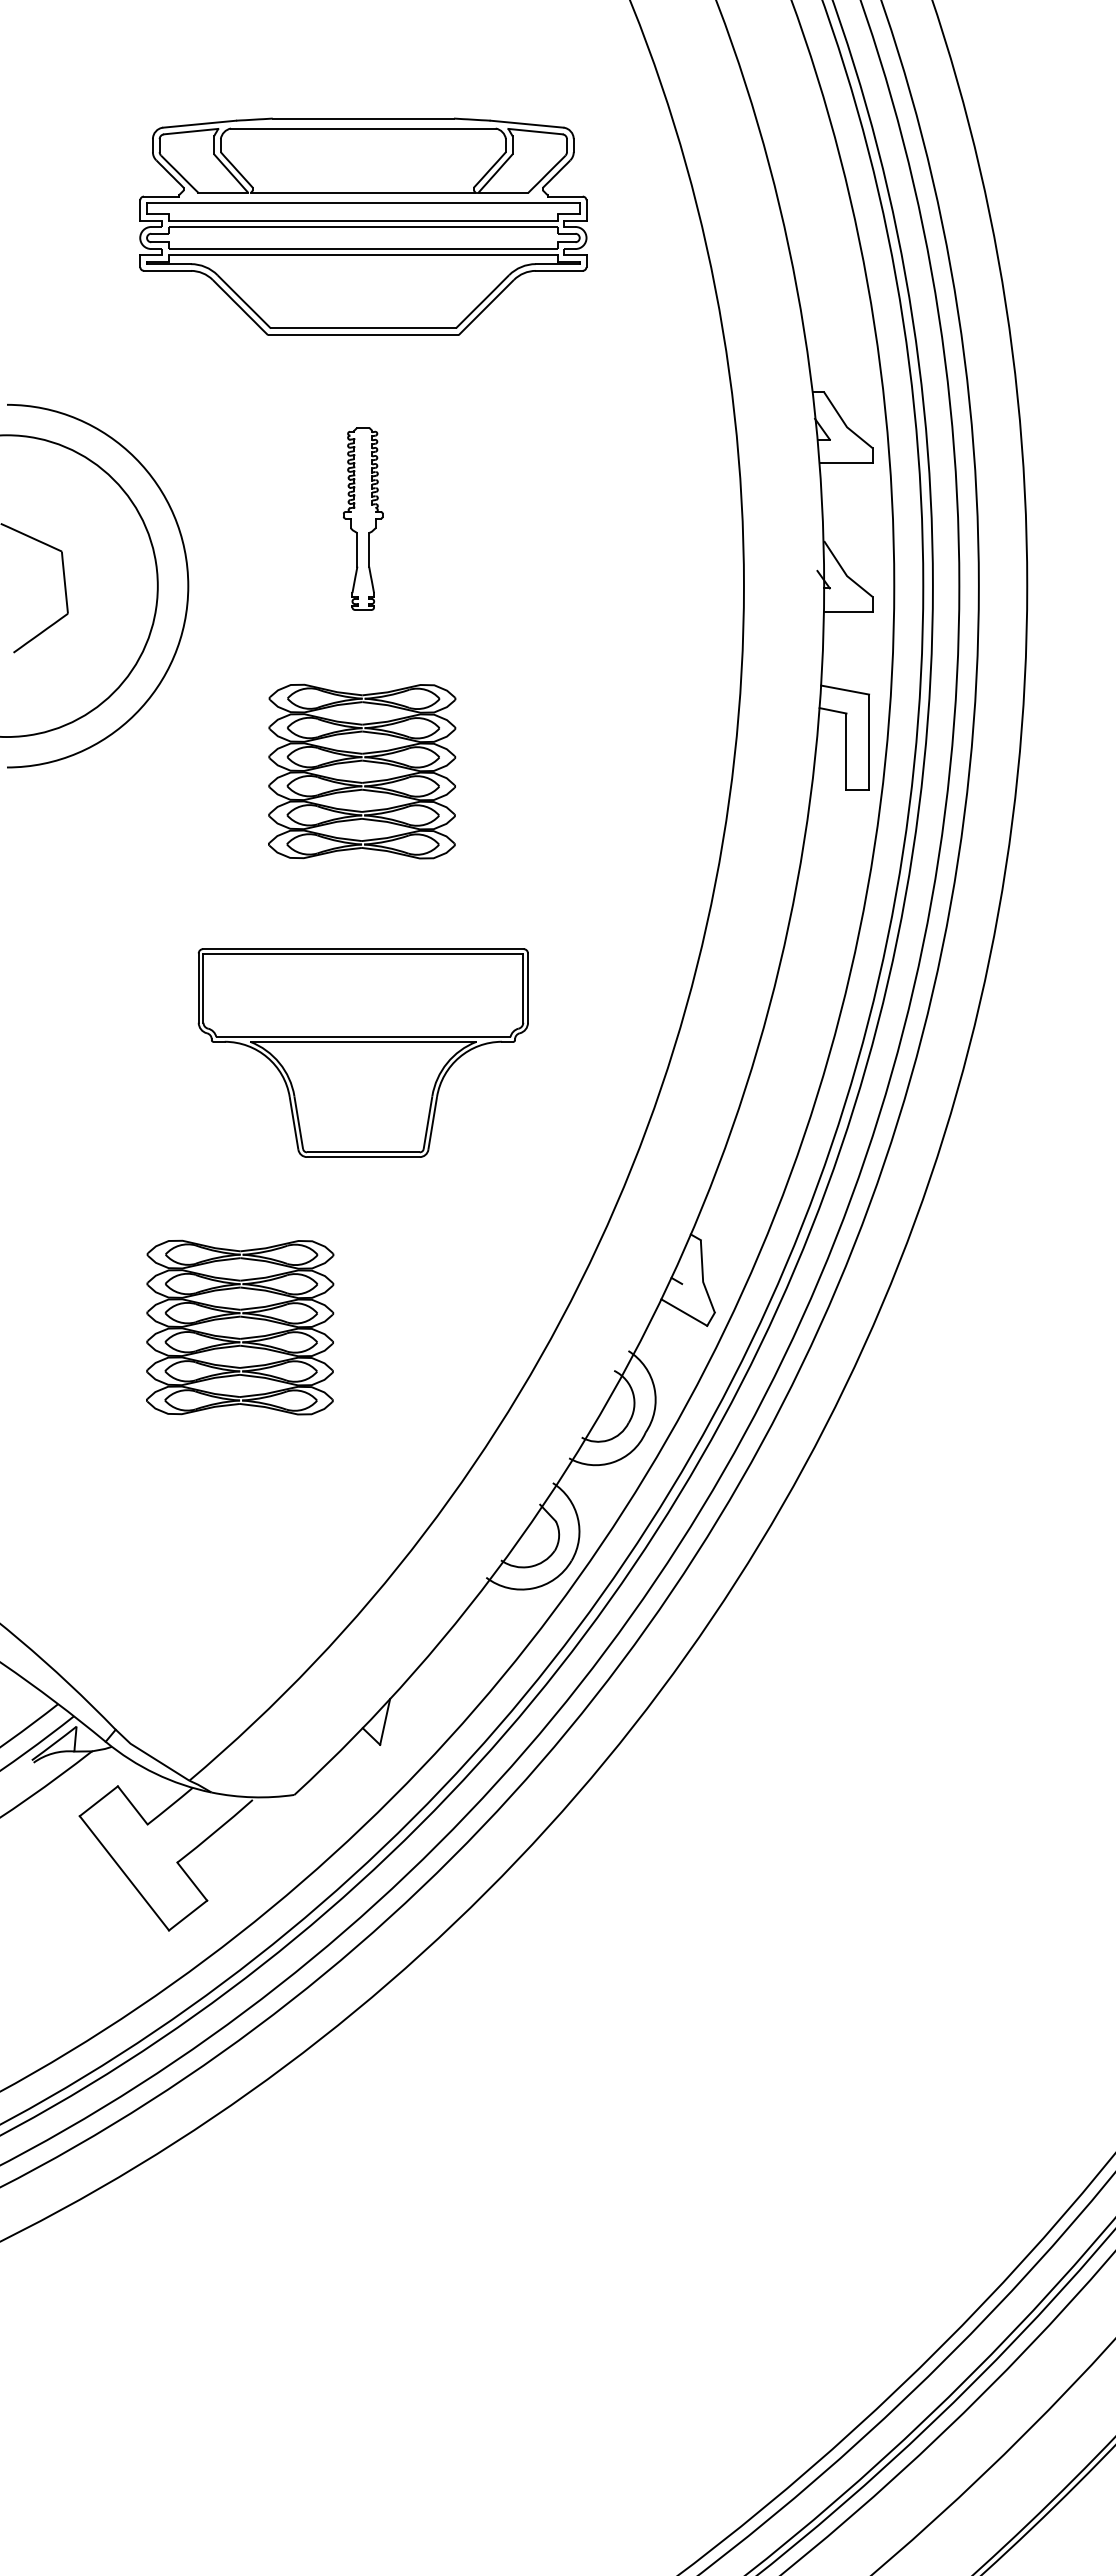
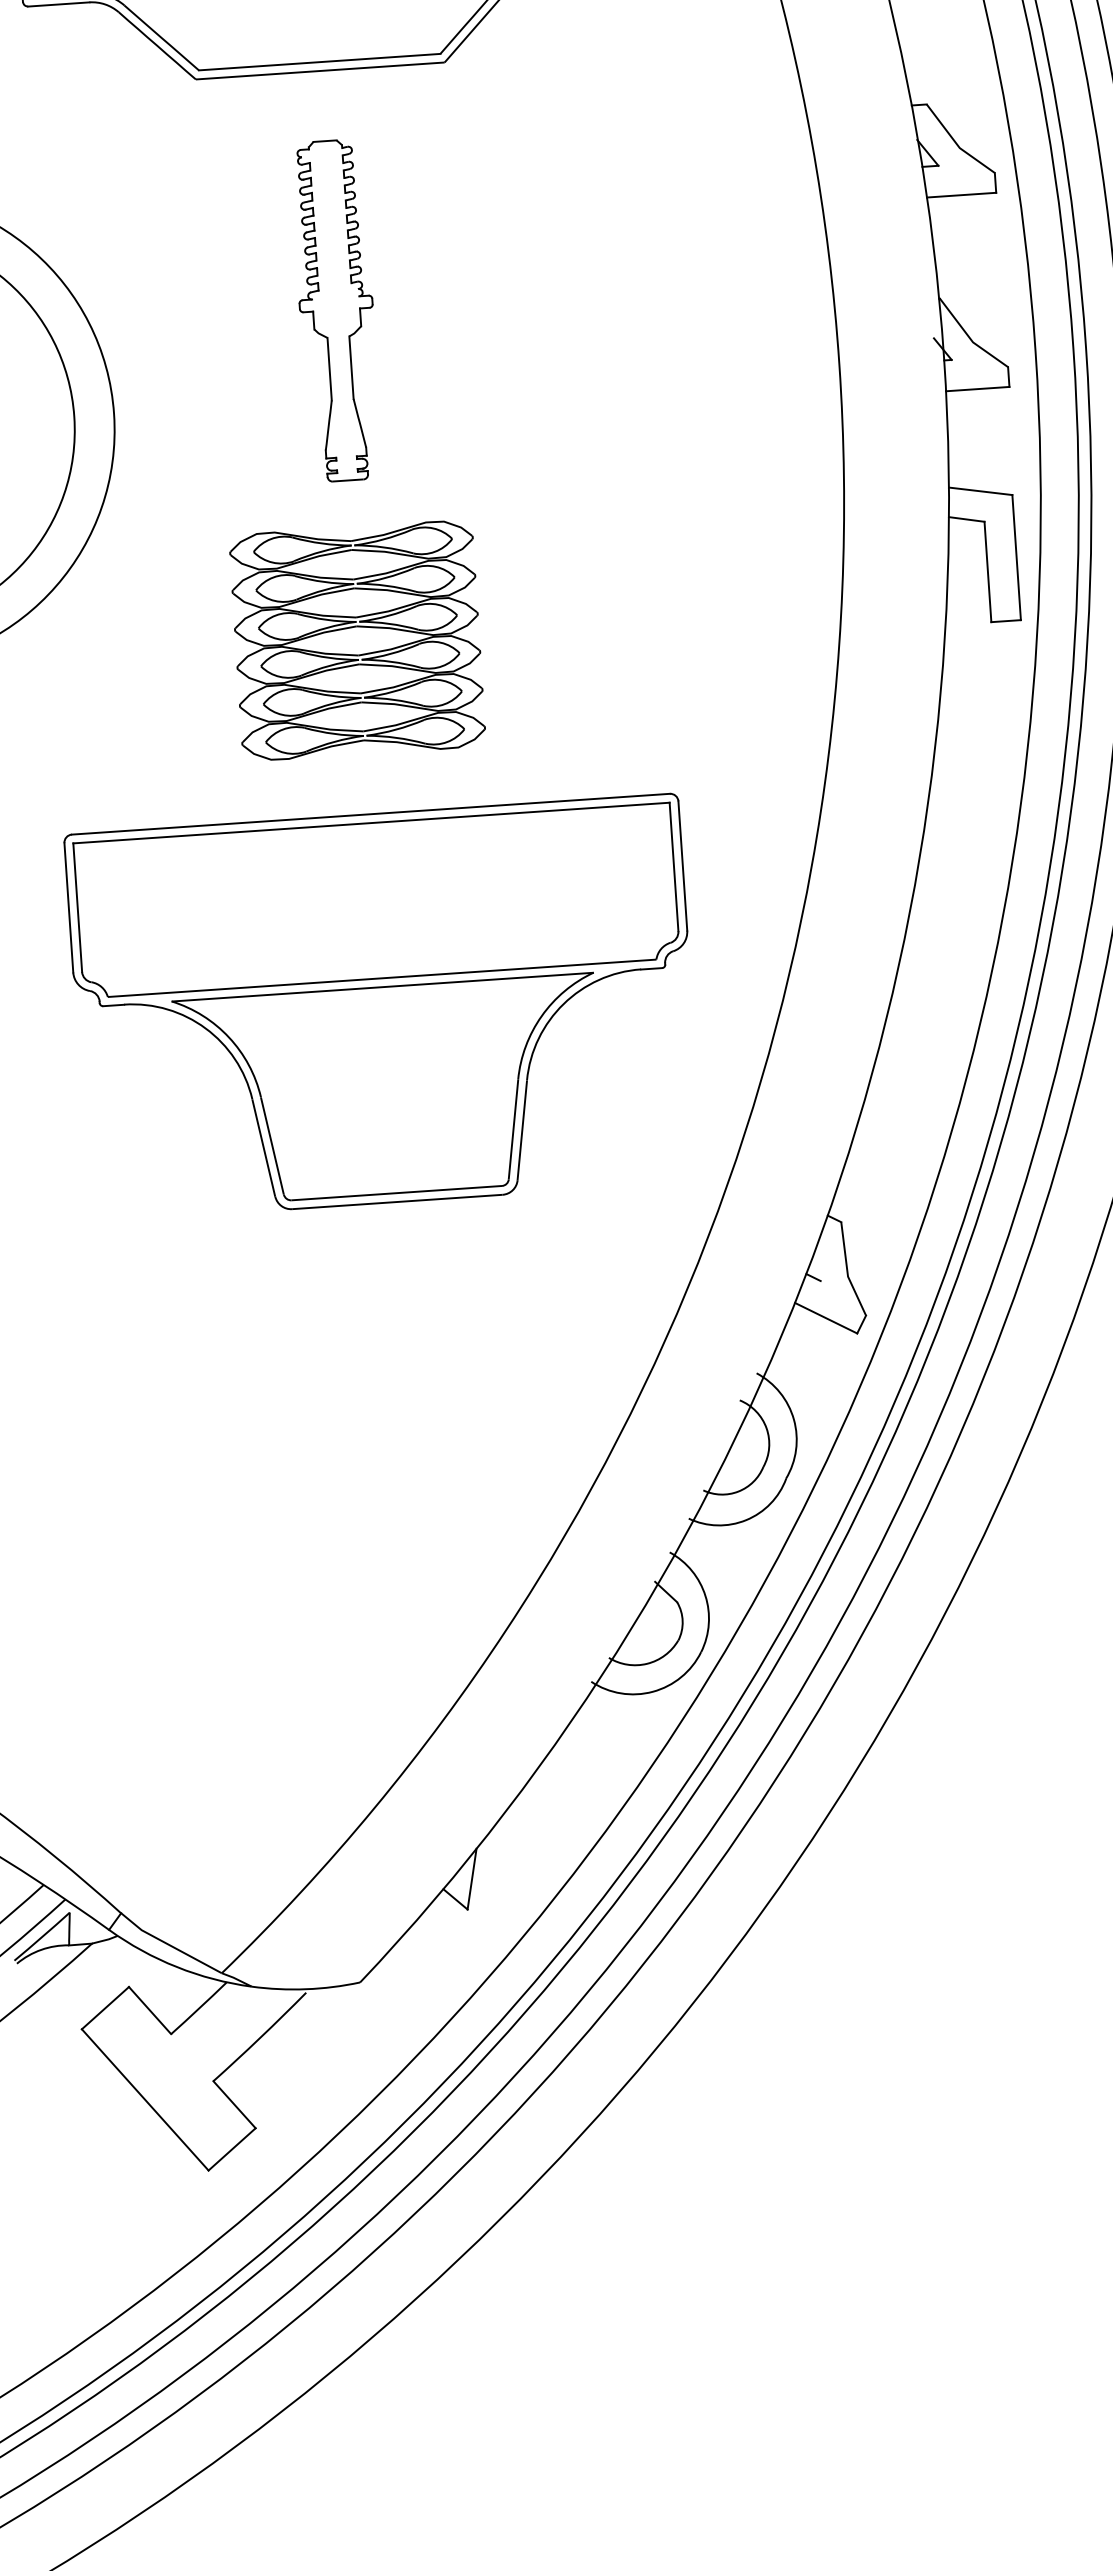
part: (362, 518) -> (335, 310), size x1.43
part: (363, 1052) -> (384, 1007), size x1.43
part: (240, 1327) -> (248, 1377), removed

